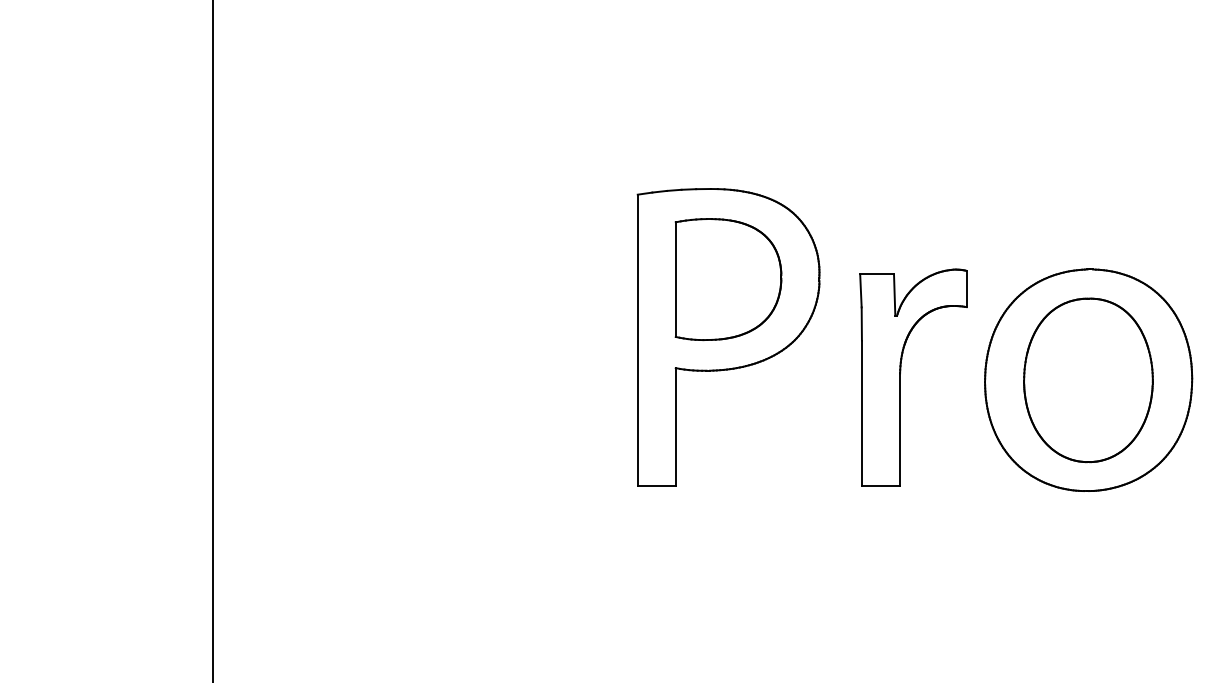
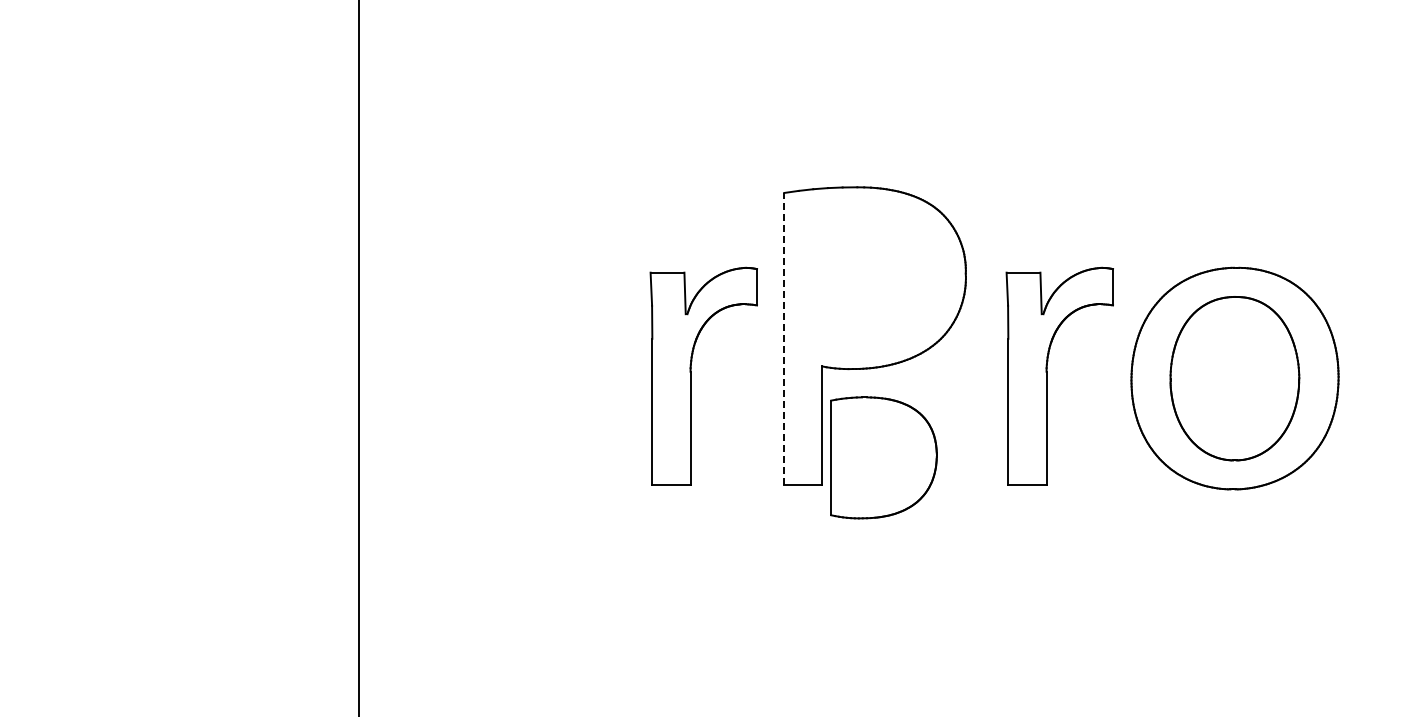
part: (728, 279) -> (883, 457), moved
line: (638, 340) -> (784, 338), solid -> dashed
part: (545, 377) -> (691, 375), added

